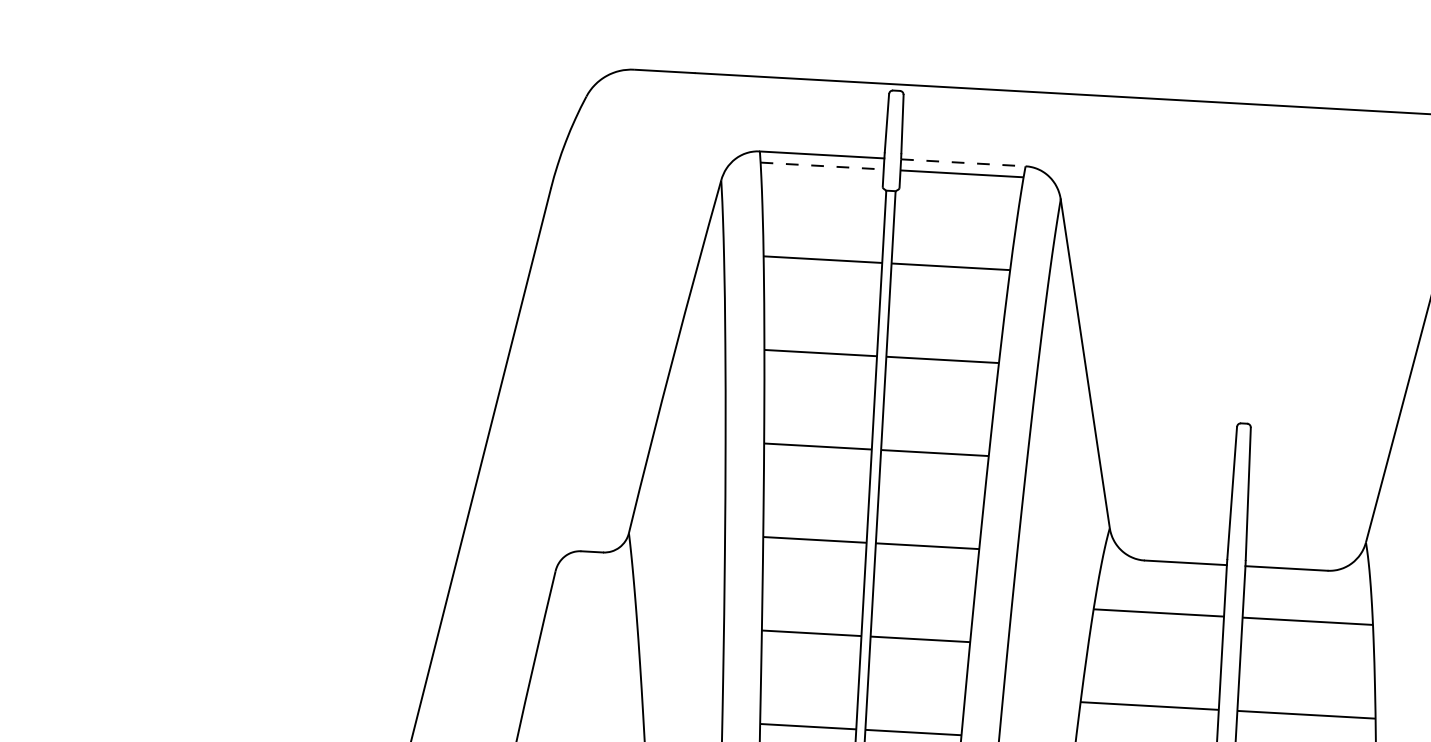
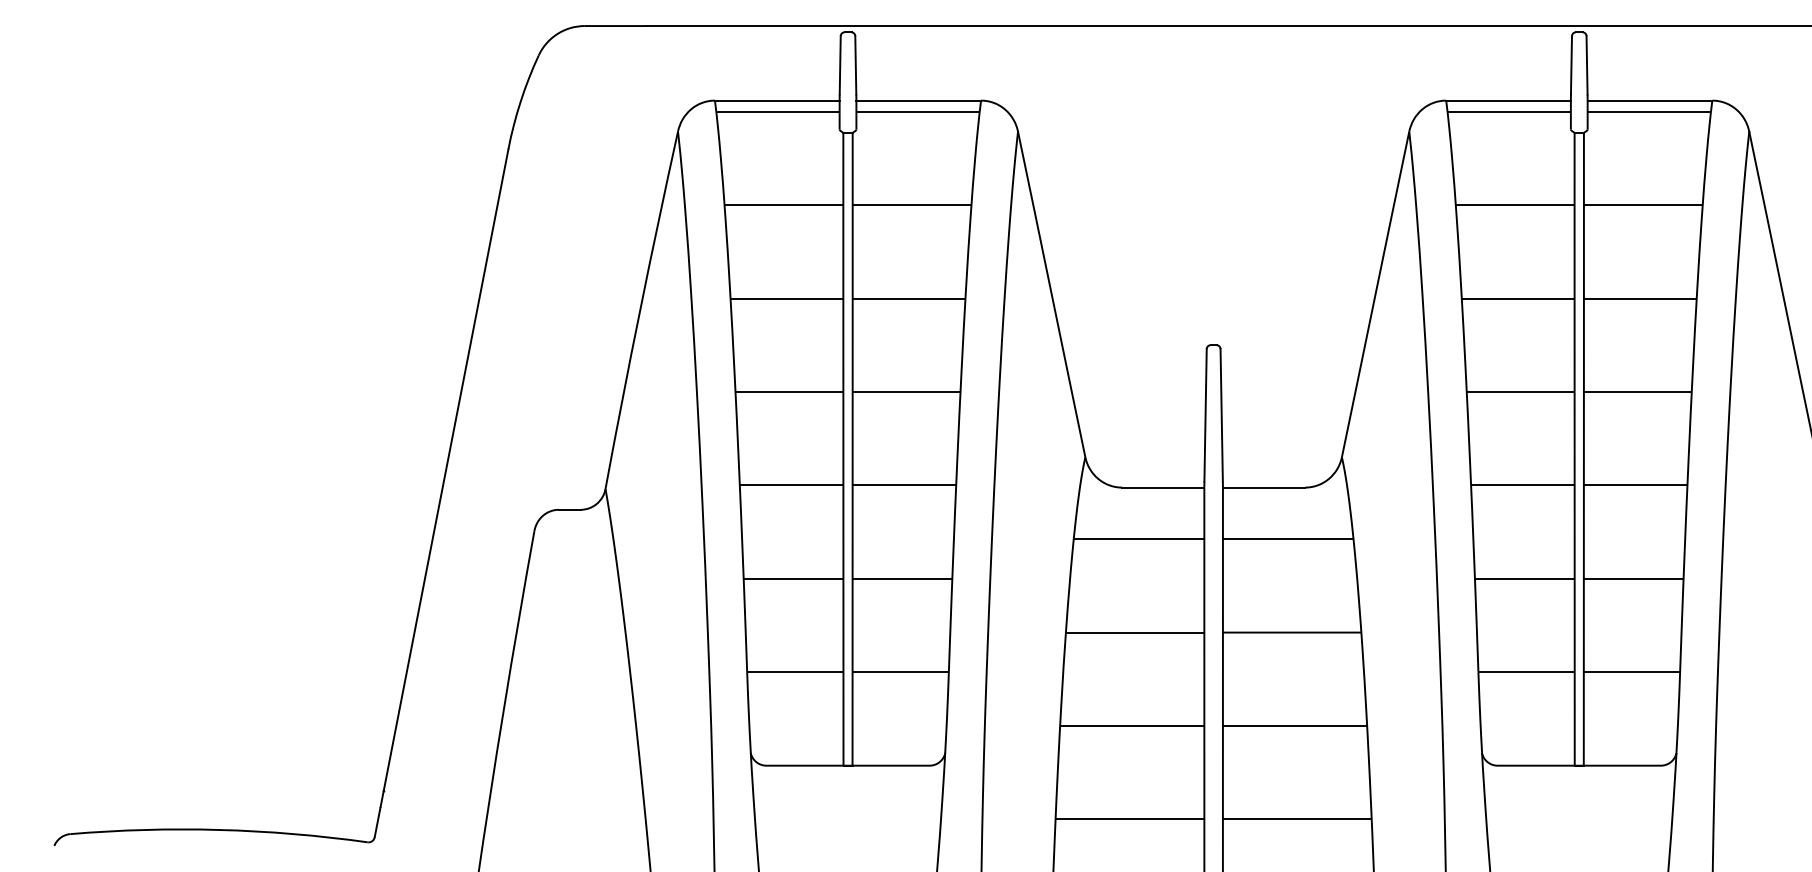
line: (964, 162) -> (919, 100), dashed -> solid
line: (821, 165) -> (777, 111), dashed -> solid

